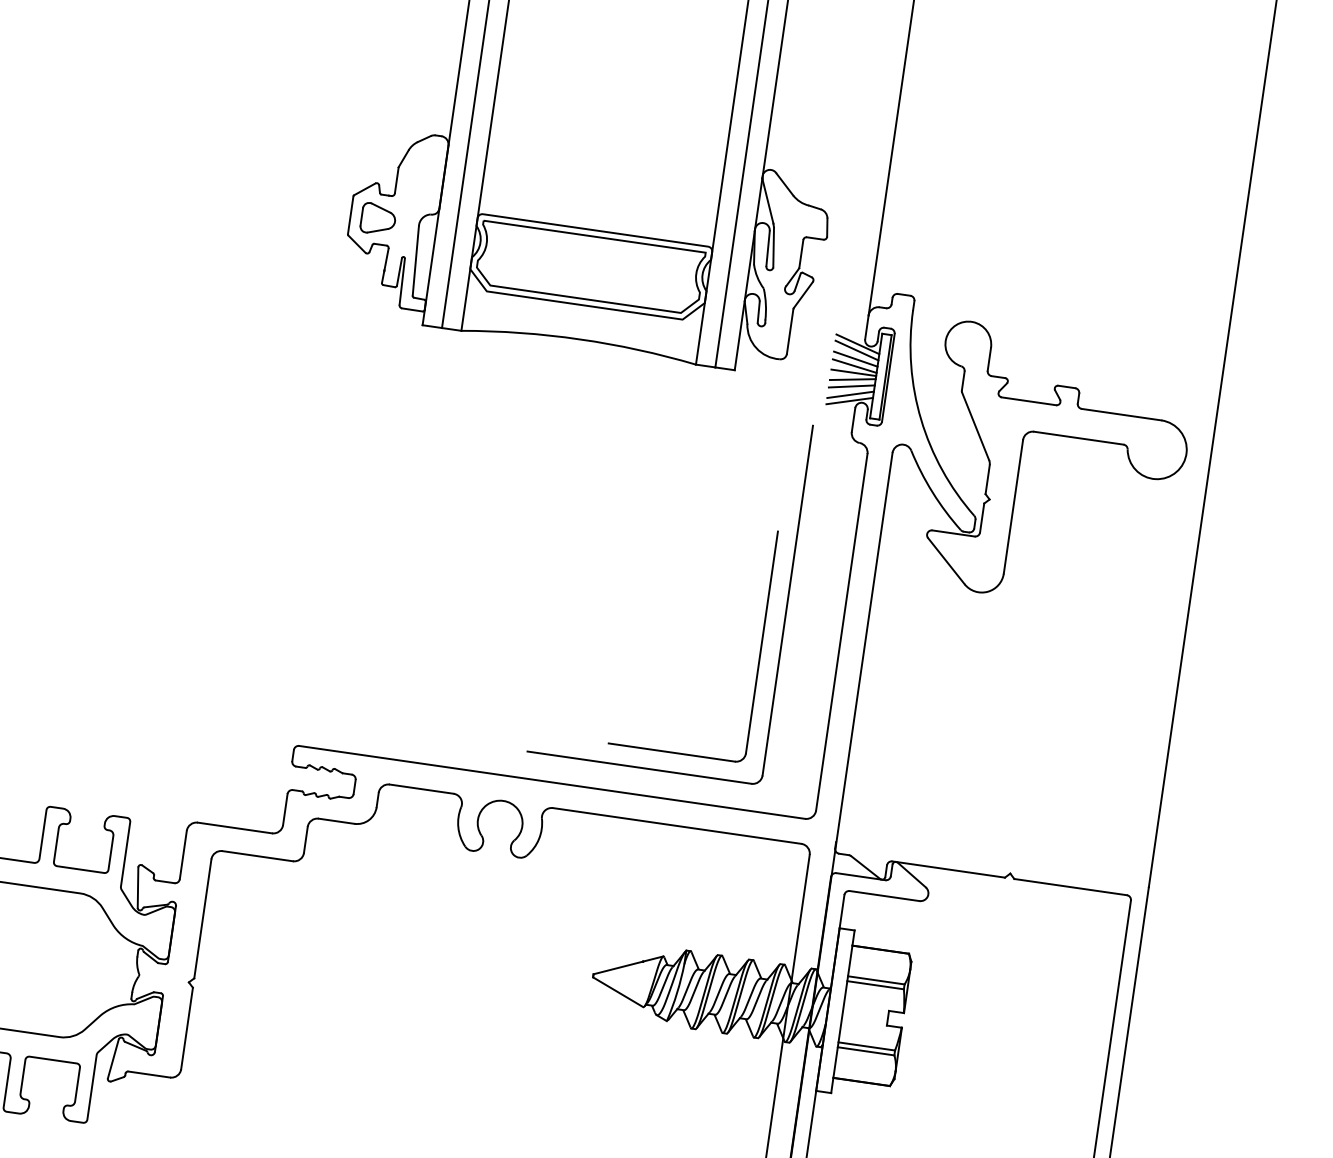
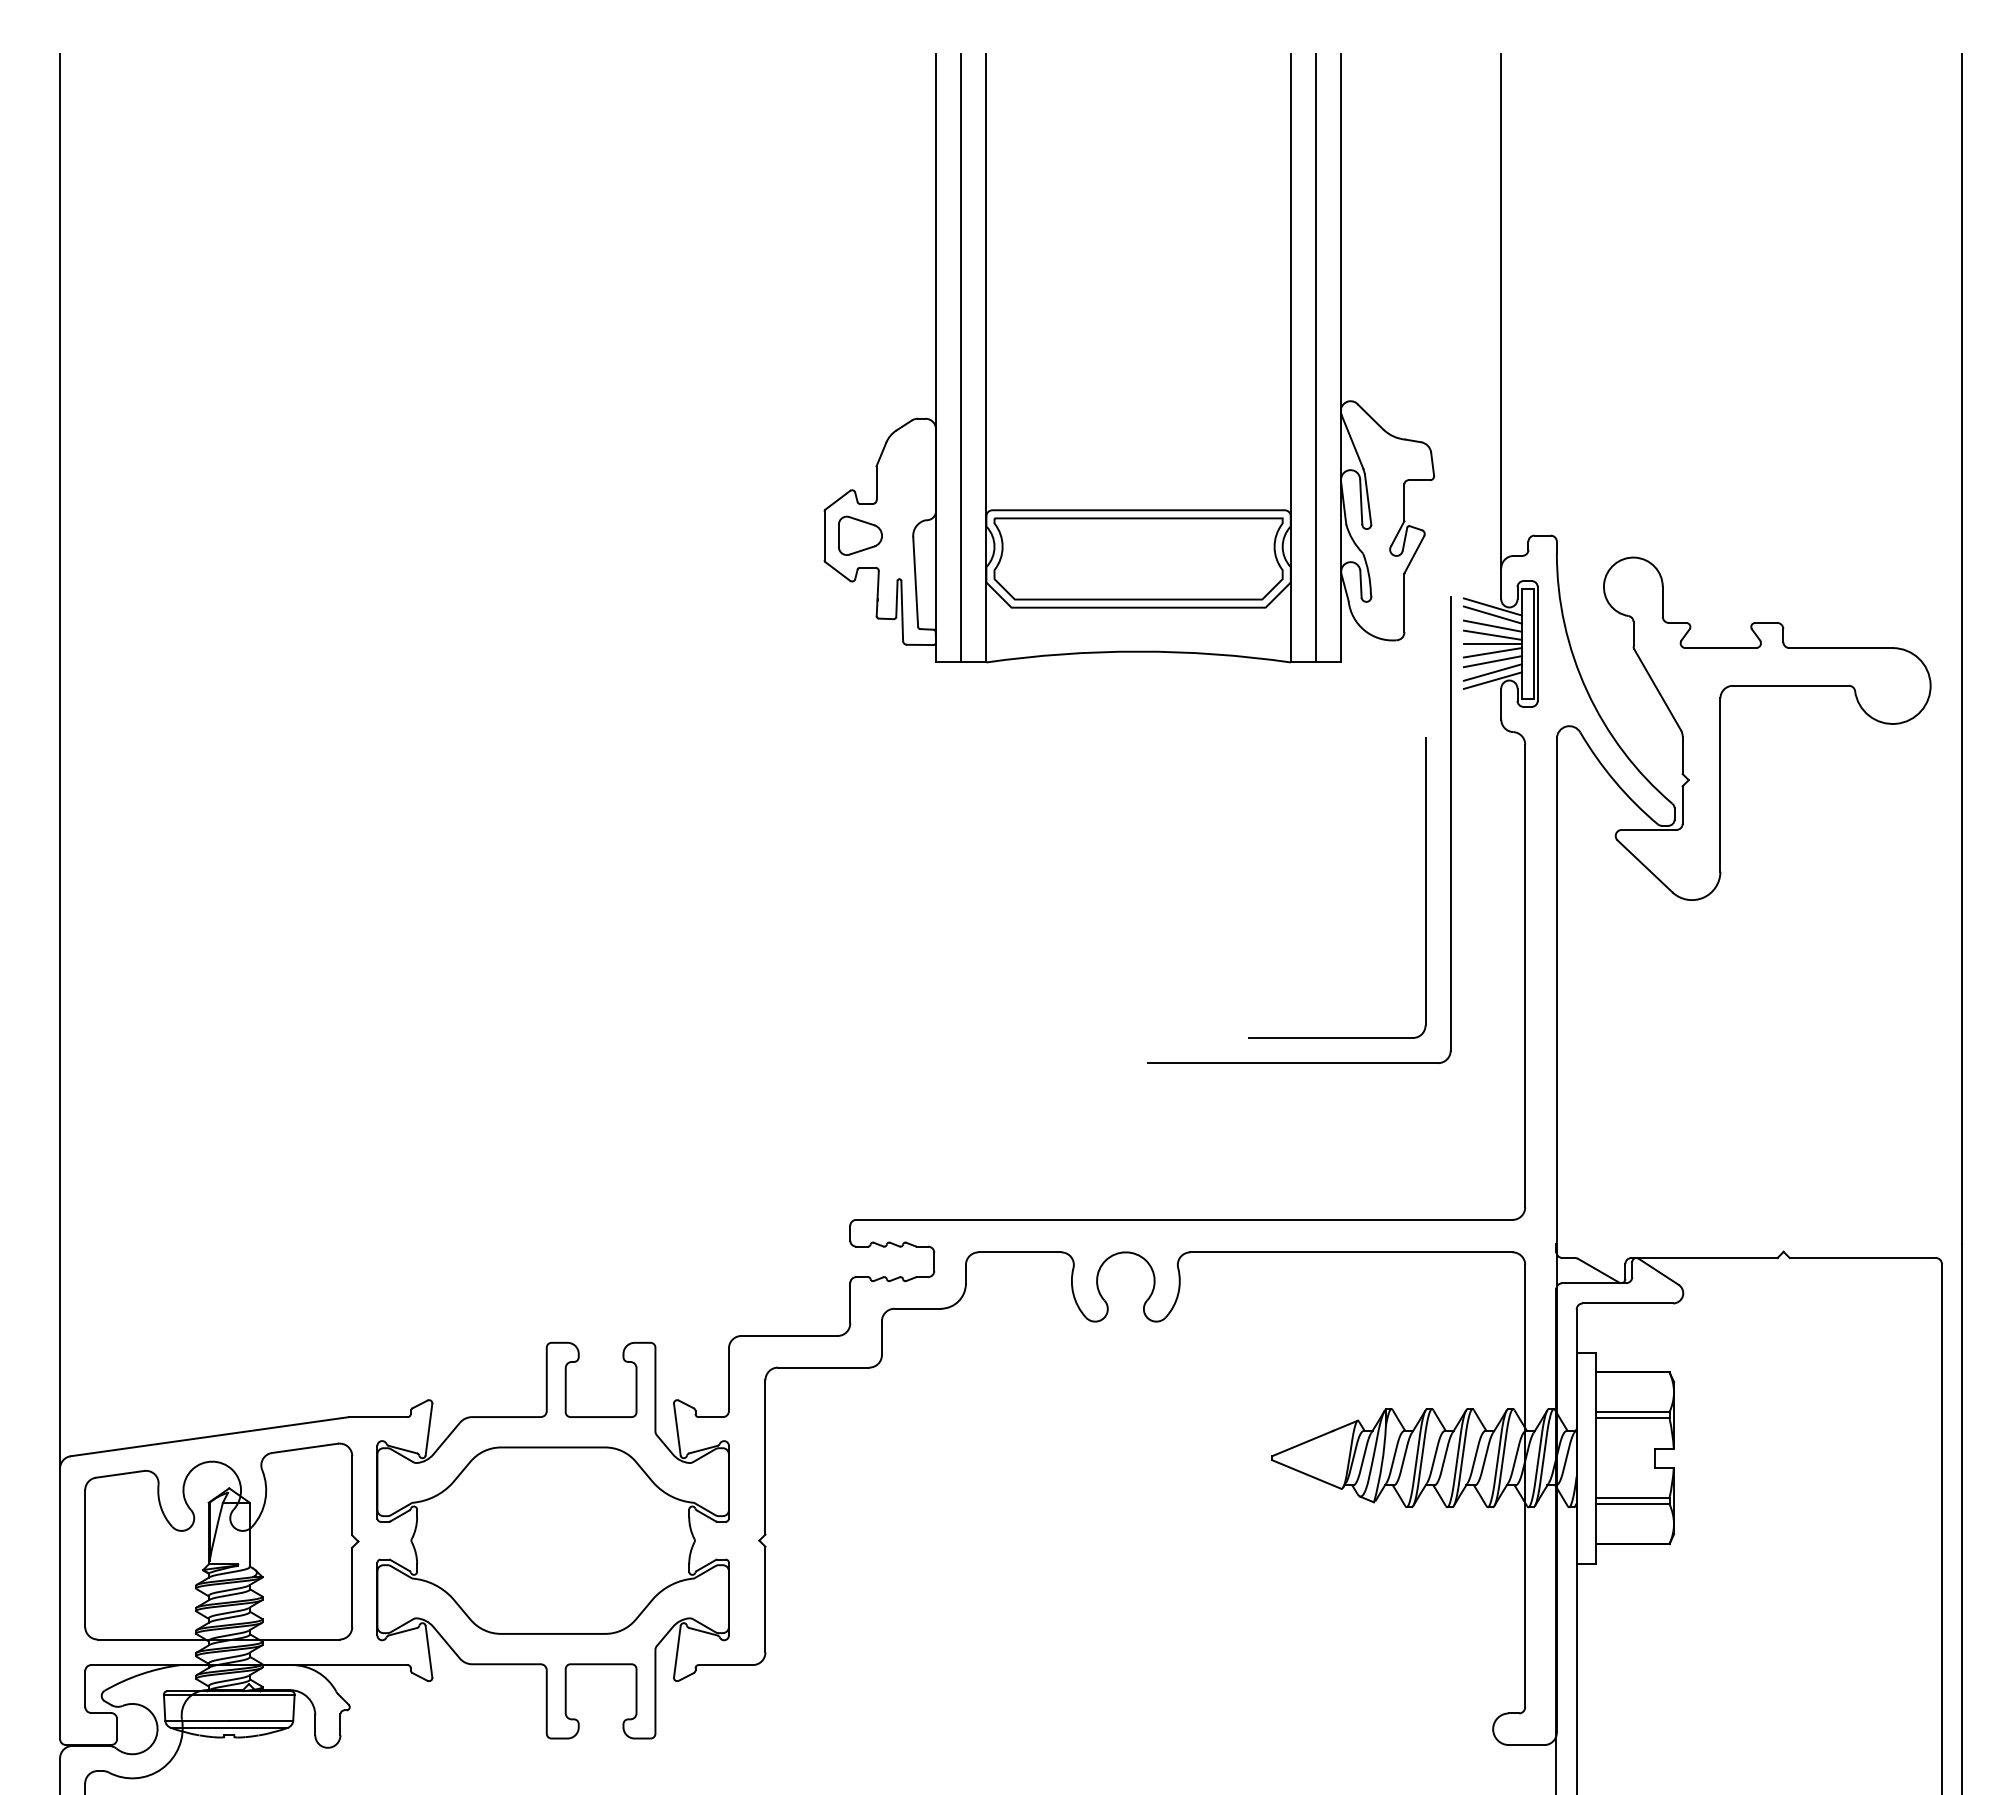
part: (767, 602) -> (1425, 829), moved

